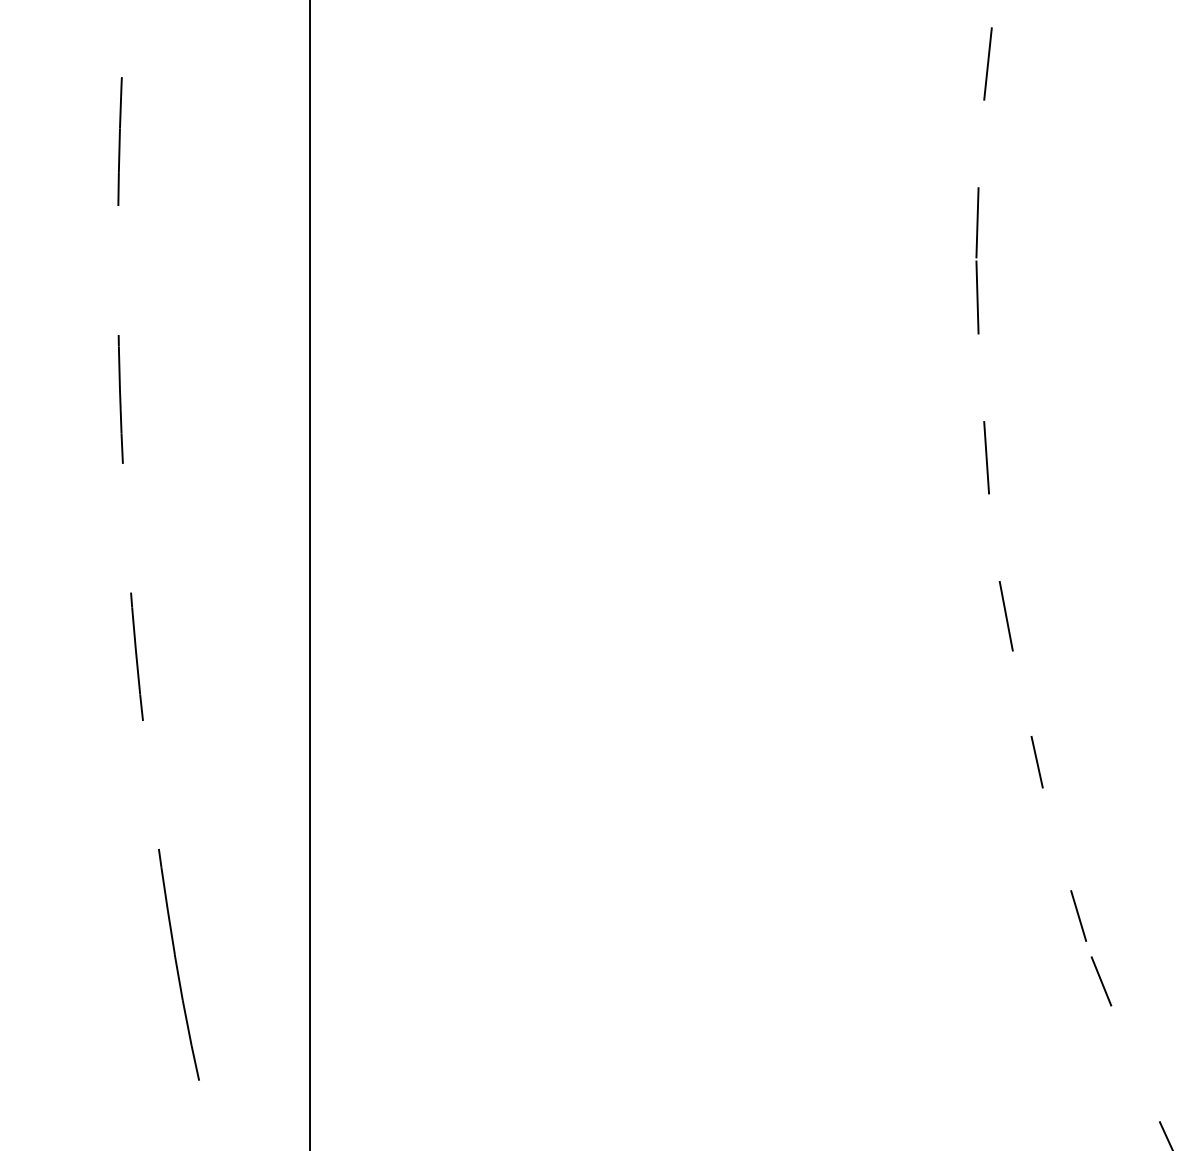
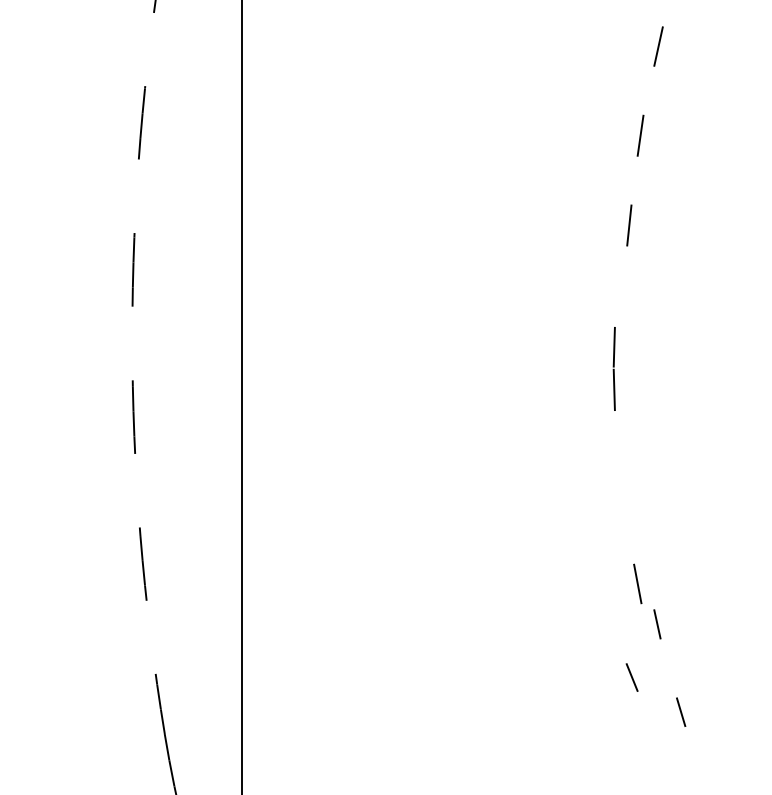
line: (976, 260) -> (613, 368), moved
line: (986, 457) -> (628, 450), removed
line: (1005, 615) -> (637, 583), moved
line: (1100, 981) -> (631, 677), moved

